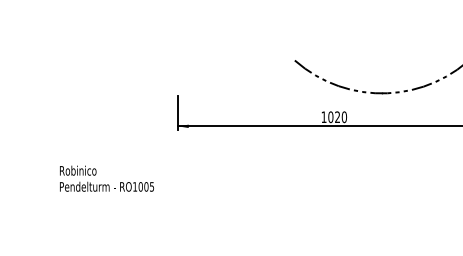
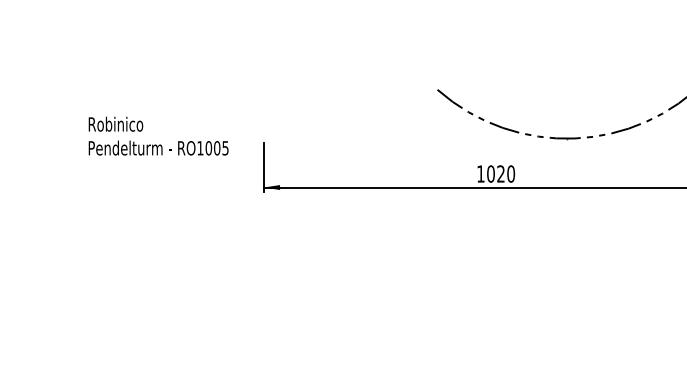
text: (106, 178) -> (157, 135), moved

